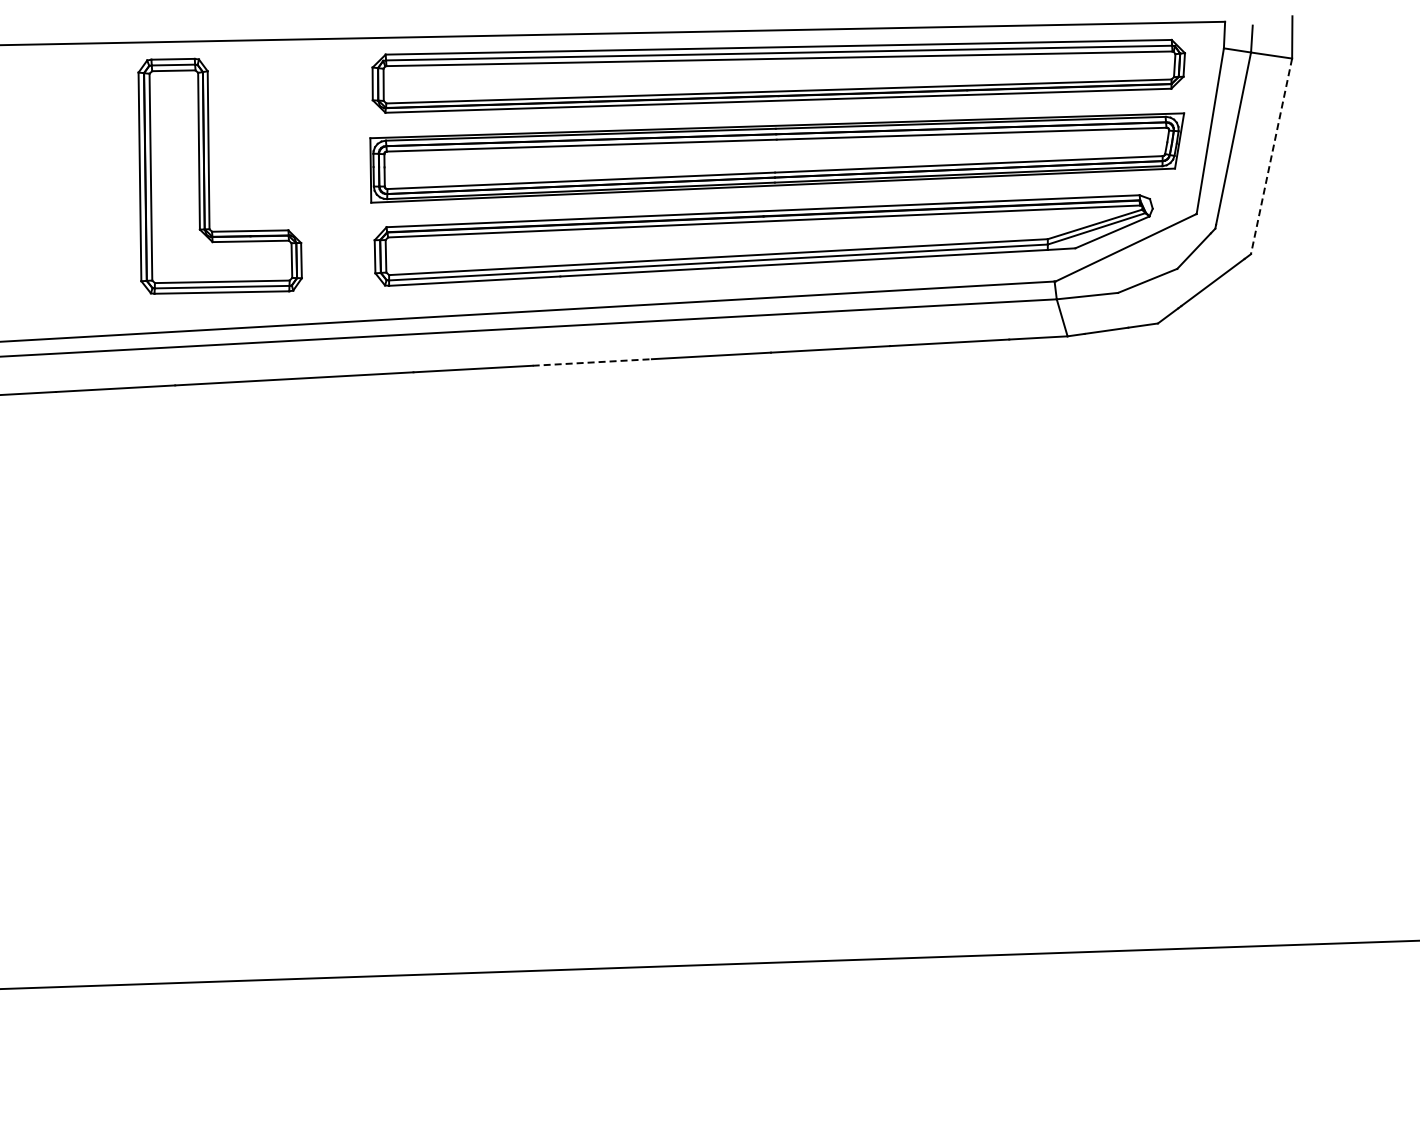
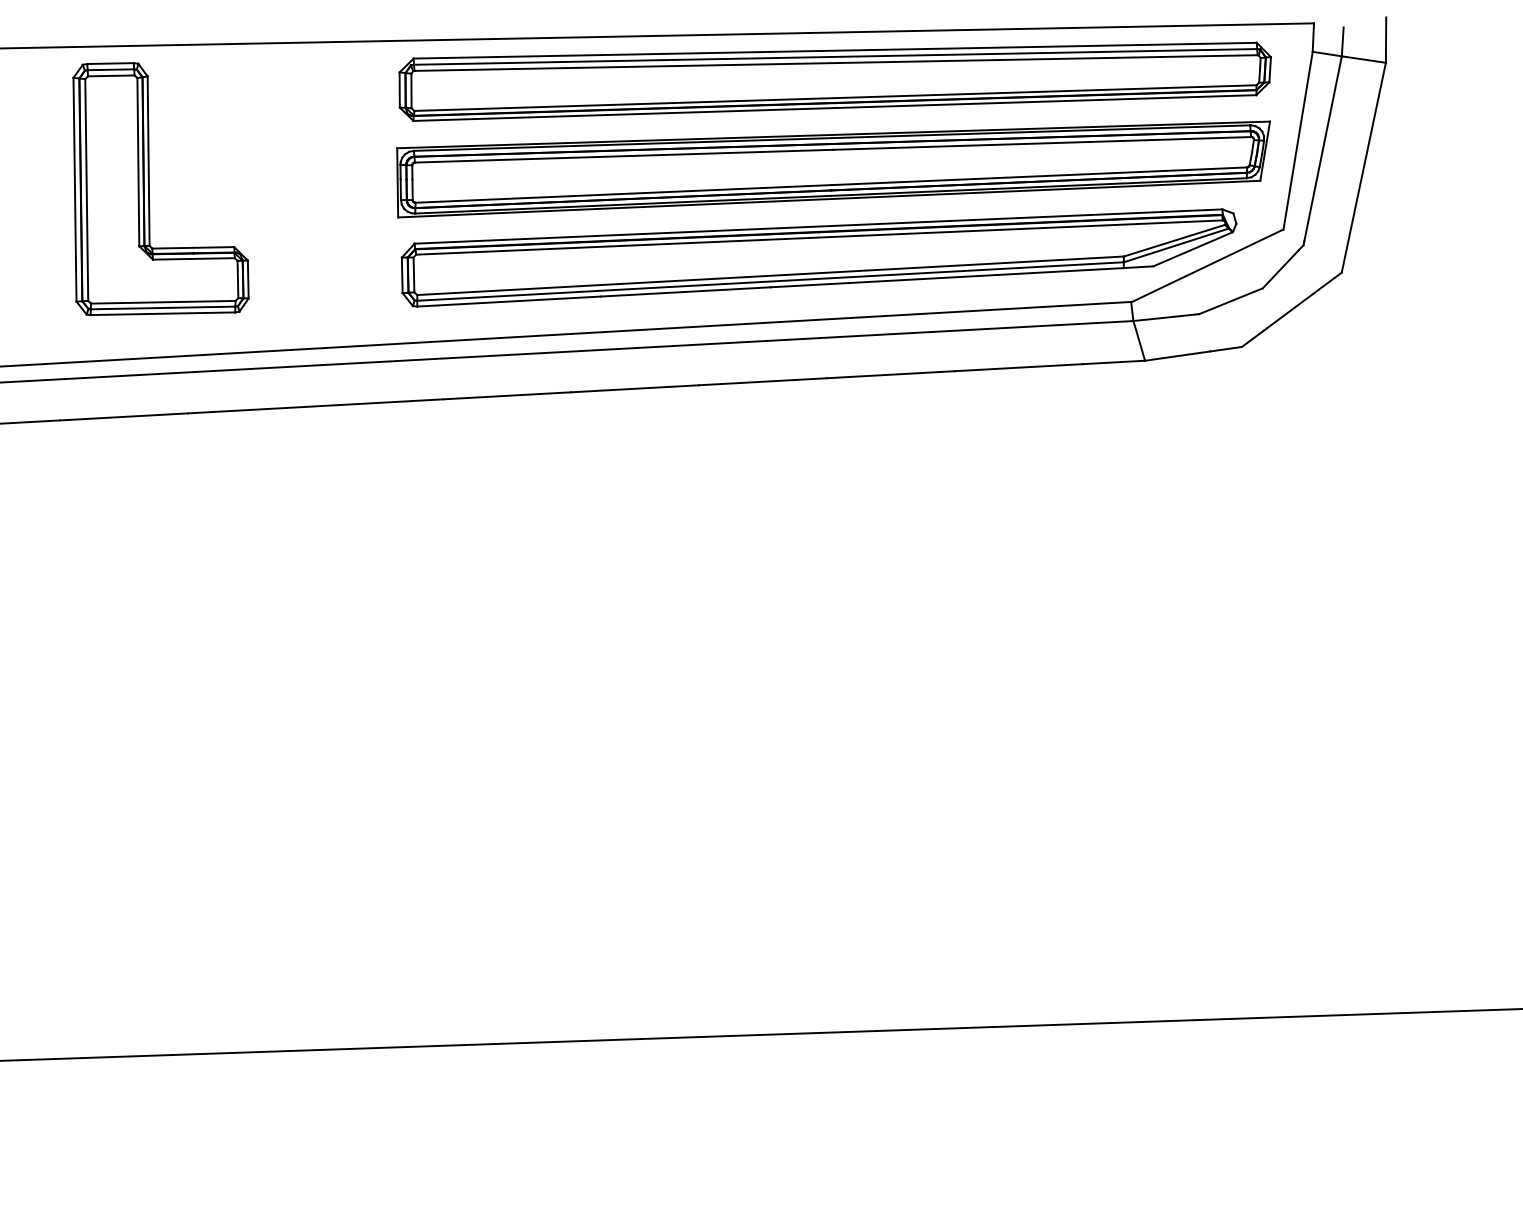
line: (1271, 156) -> (1363, 167), dashed -> solid
part: (209, 175) -> (149, 188), moved
line: (592, 362) -> (635, 388), dashed -> solid

